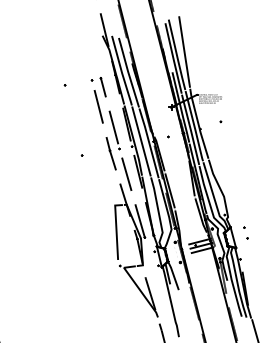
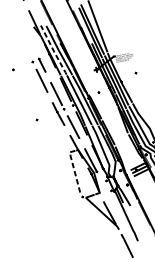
line: (121, 72) -> (53, 51), solid -> dashed
line: (116, 228) -> (74, 169), solid -> dashed

